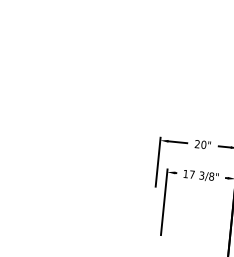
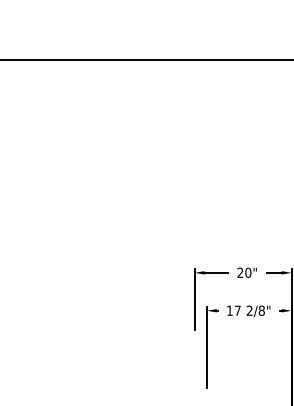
text: (201, 175) -> (249, 310), 3/8" -> 2/8"

